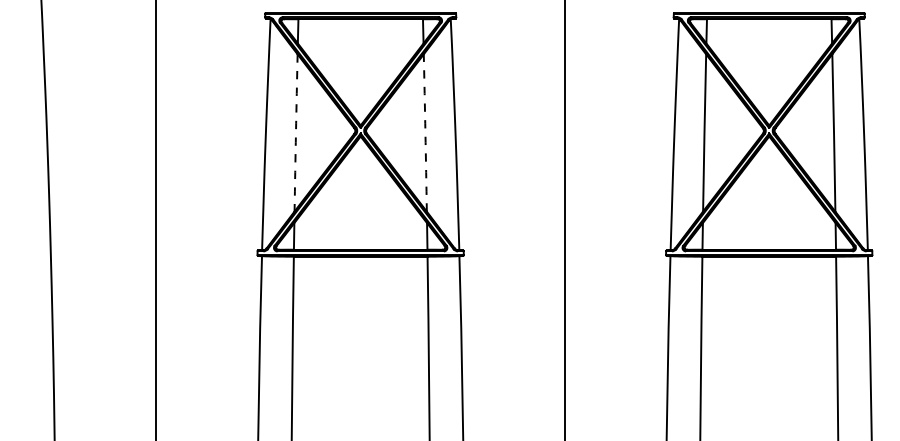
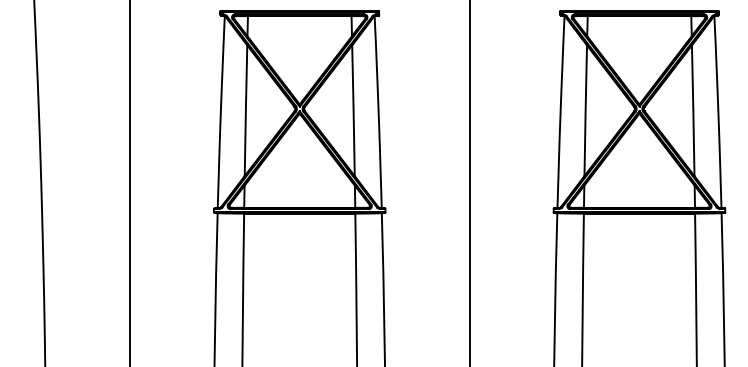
arc: (295, 132) -> (245, 110), dashed -> solid
arc: (425, 132) -> (353, 110), dashed -> solid

